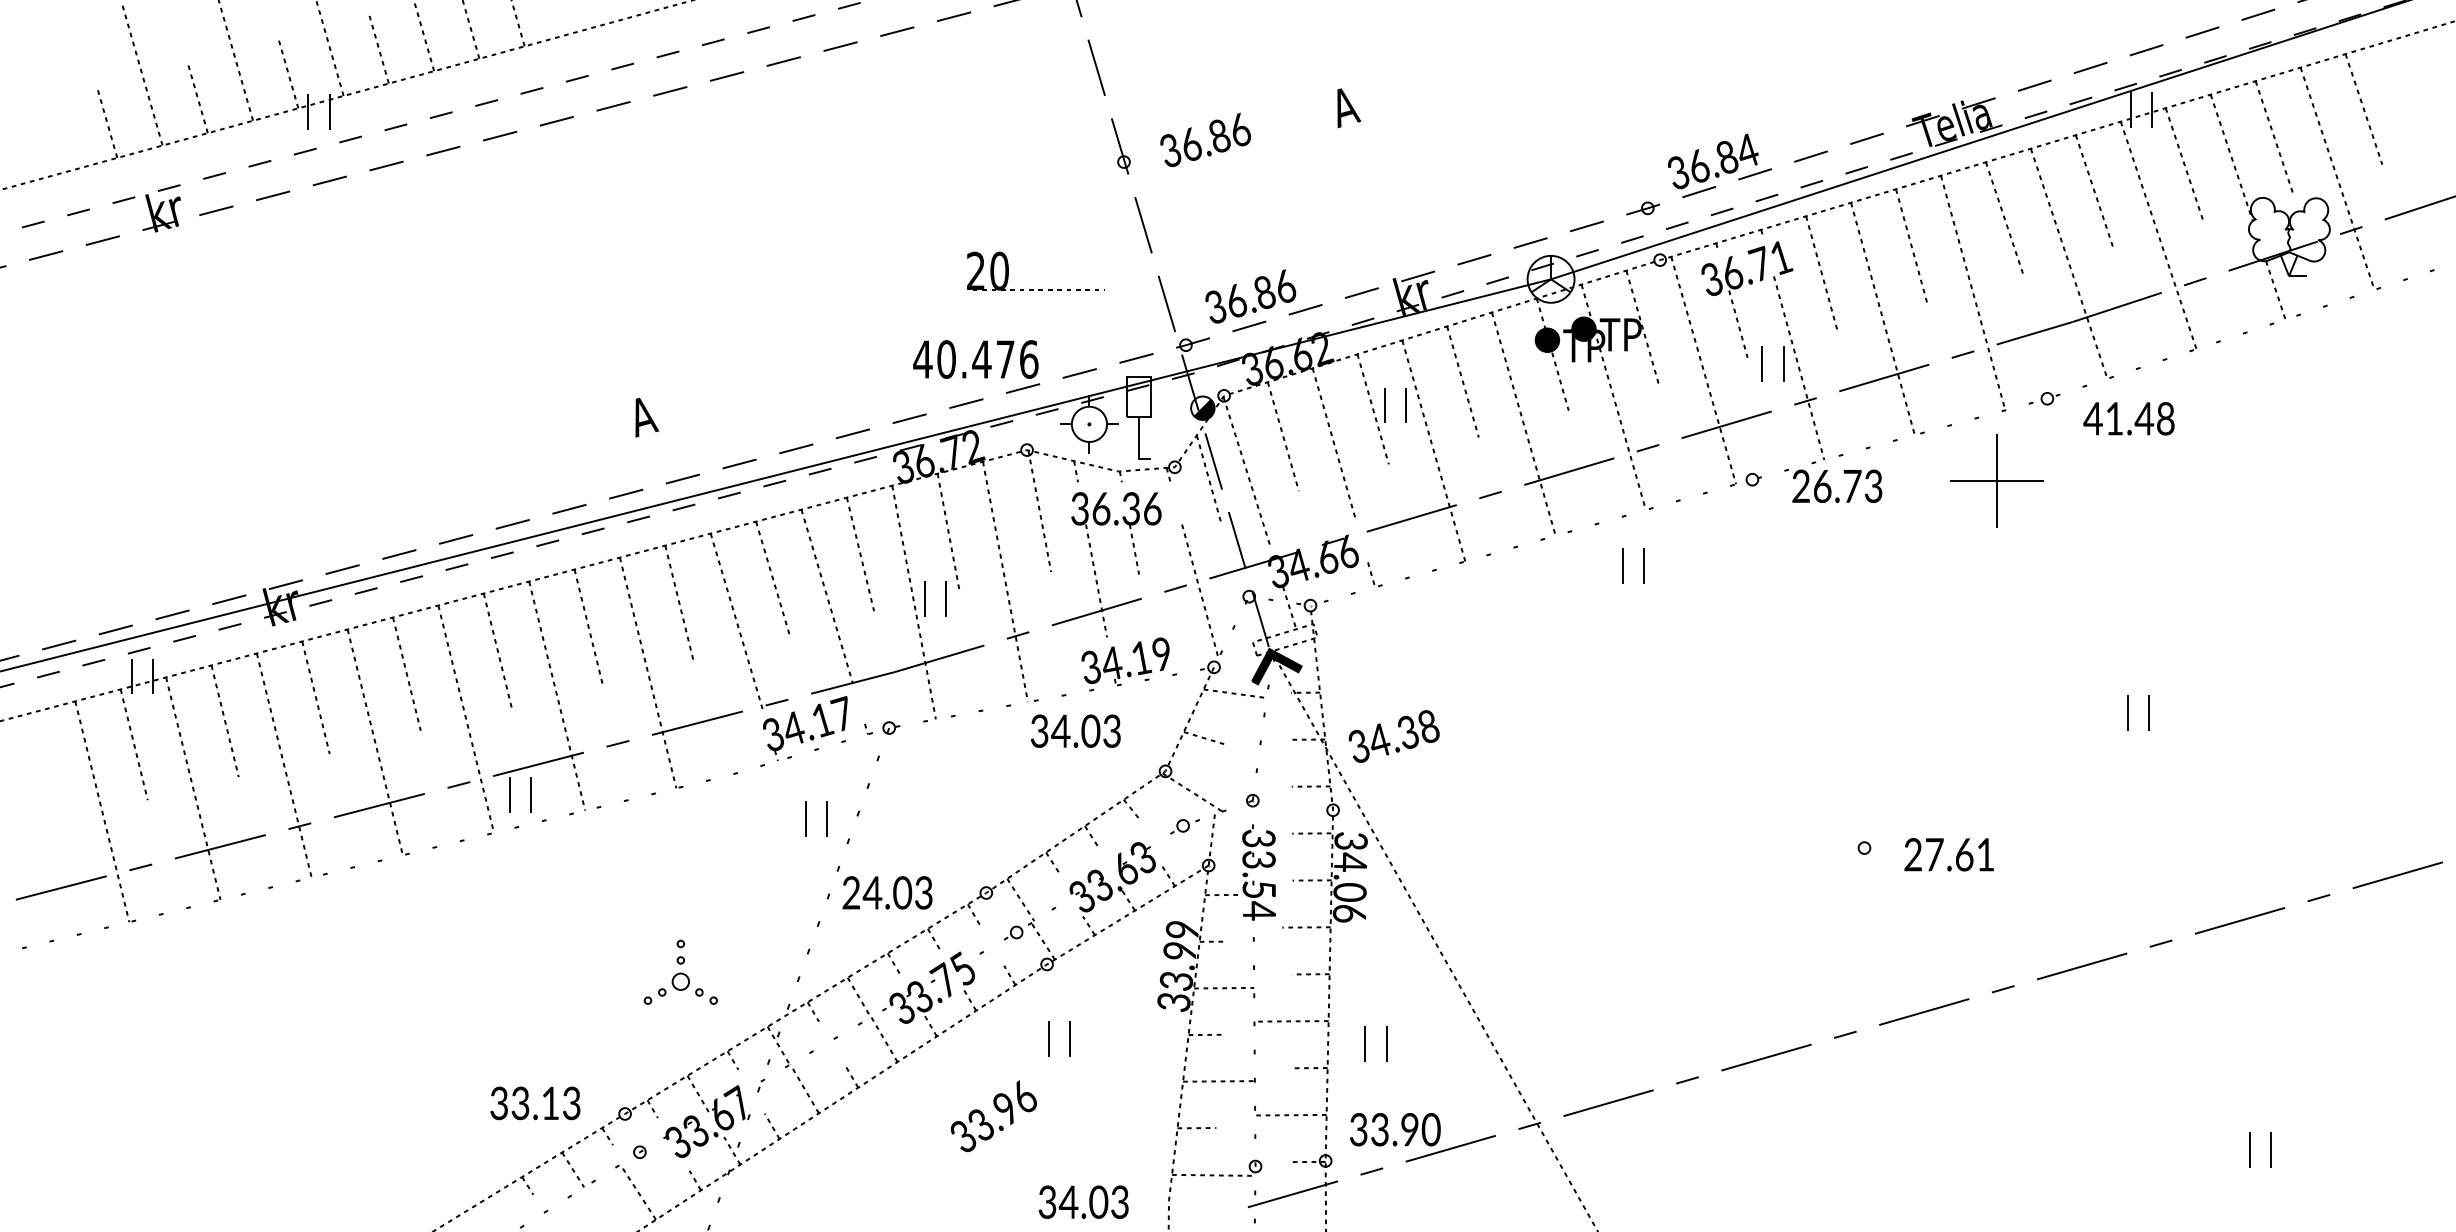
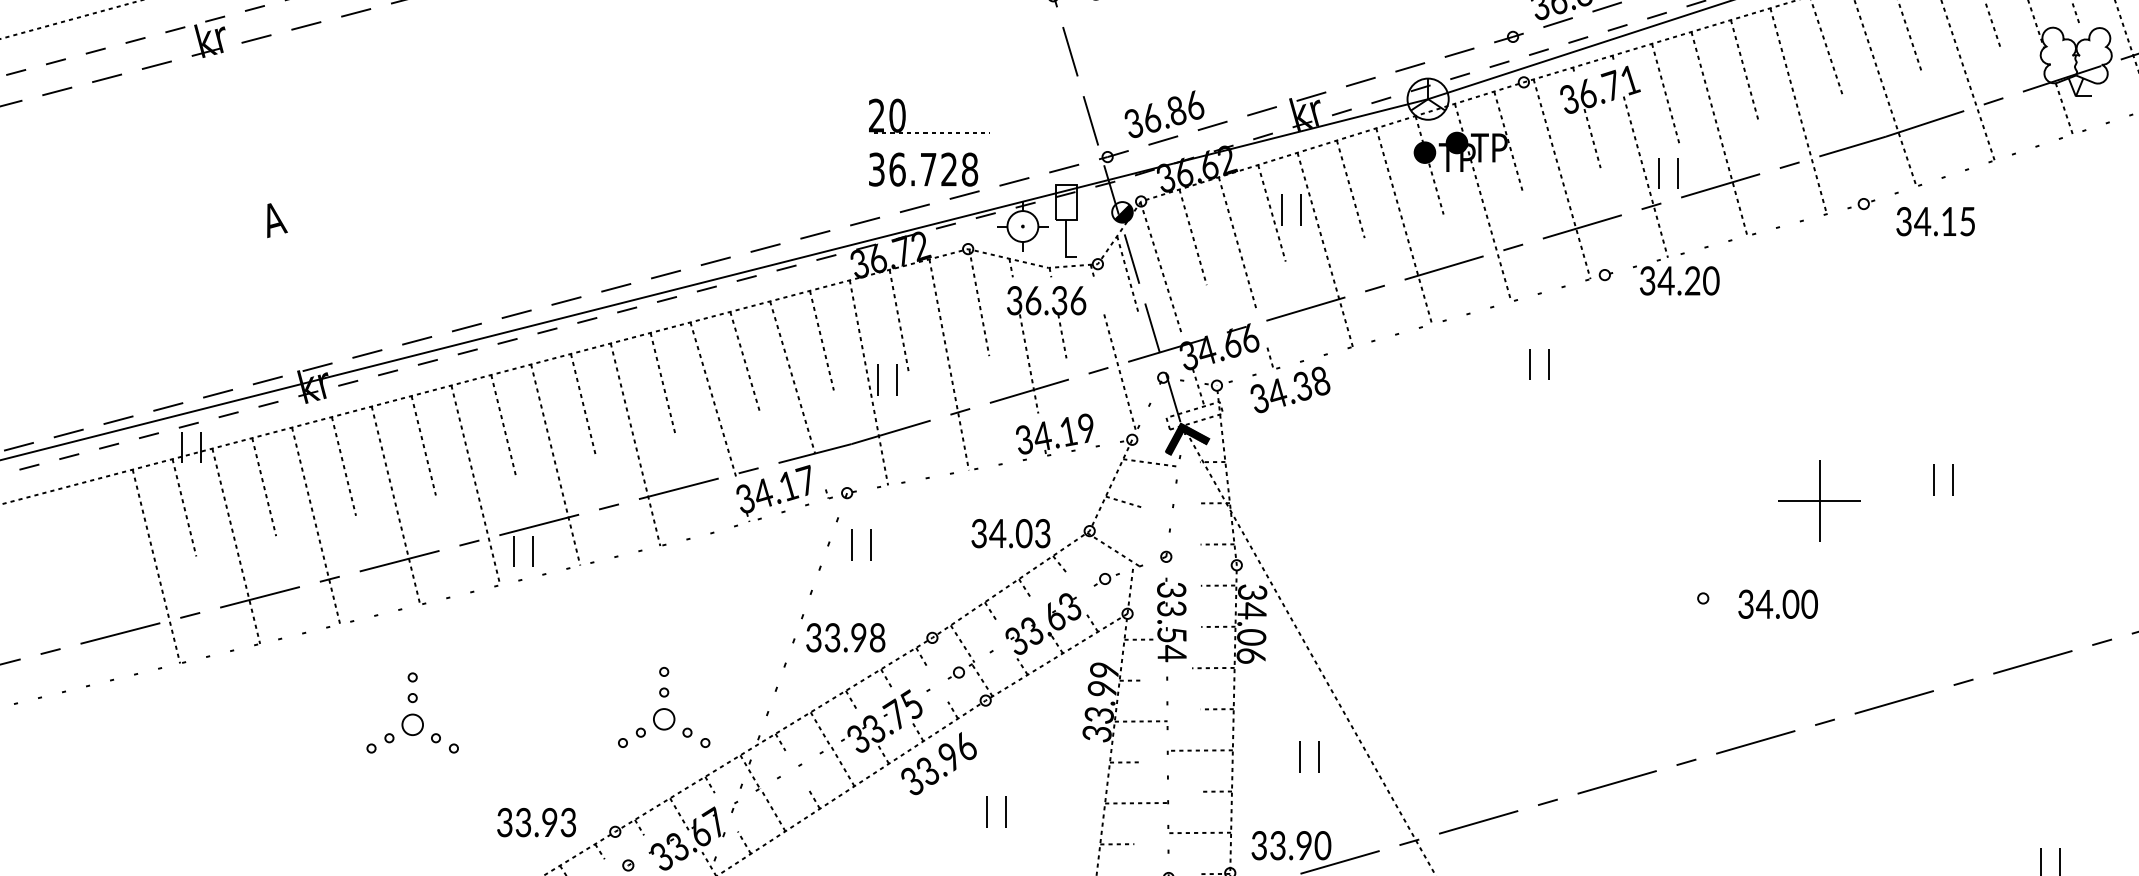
part: (1033, 289) -> (927, 131), moved
text: (975, 359) -> (922, 169), 40.476 -> 36.728
part: (1762, 363) -> (1659, 173), moved
text: (647, 417) -> (277, 220), moved
text: (2128, 418) -> (1934, 221), 41.48 -> 34.15
part: (1996, 480) -> (1819, 500), moved
text: (1837, 486) -> (1679, 281), 26.73 -> 34.20
part: (1623, 565) -> (1530, 364), moved
text: (1075, 730) -> (1010, 532), moved
text: (1393, 736) -> (1289, 389), moved
part: (806, 818) -> (852, 544), moved
text: (1949, 854) -> (1777, 604), 27.61 -> 34.00
text: (887, 892) -> (845, 637), 24.03 -> 33.98
part: (680, 972) -> (663, 707), size x1.43
part: (393, 978) -> (412, 712), added
part: (1049, 1038) -> (987, 811), moved
part: (1365, 1043) -> (1300, 756), moved
text: (550, 1102) -> (549, 821), 33.13 -> 33.93
text: (993, 1116) -> (938, 763), moved

